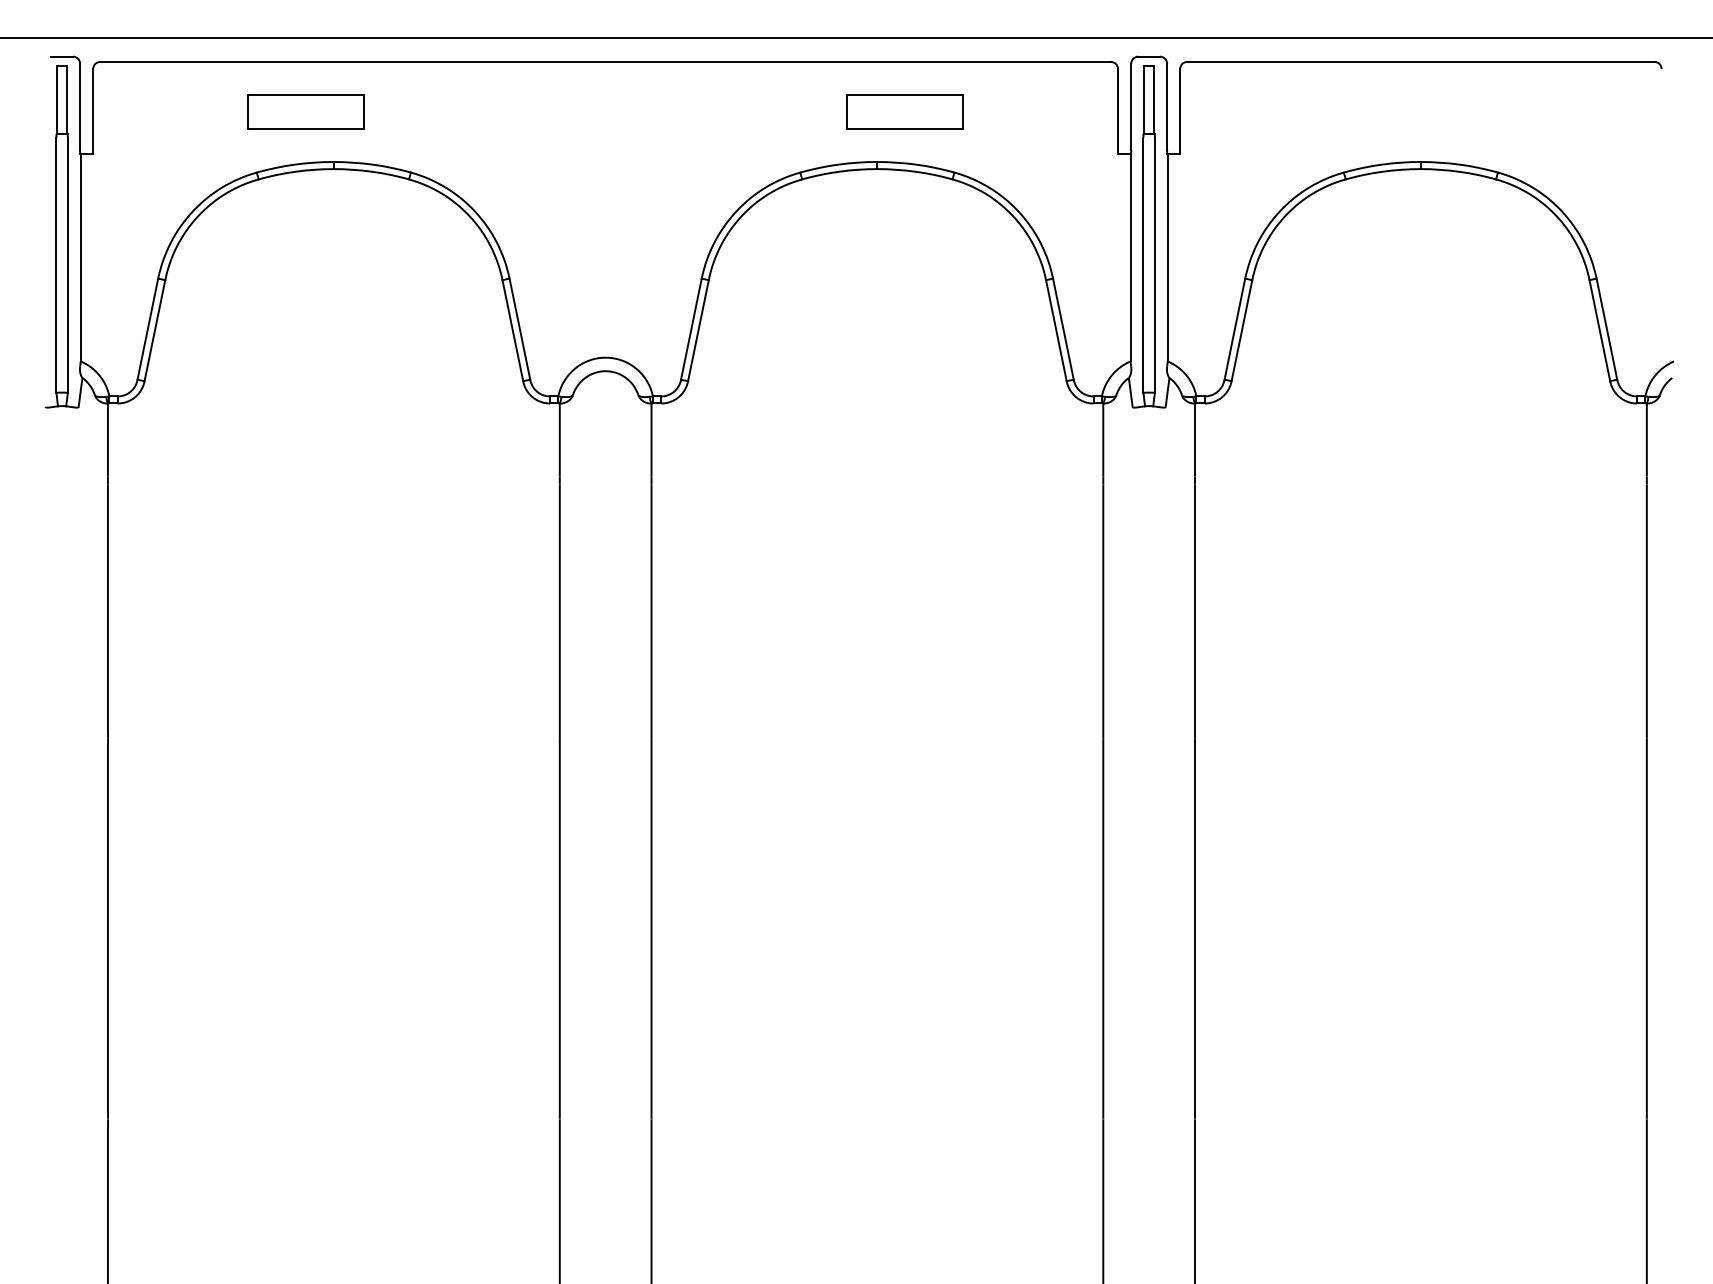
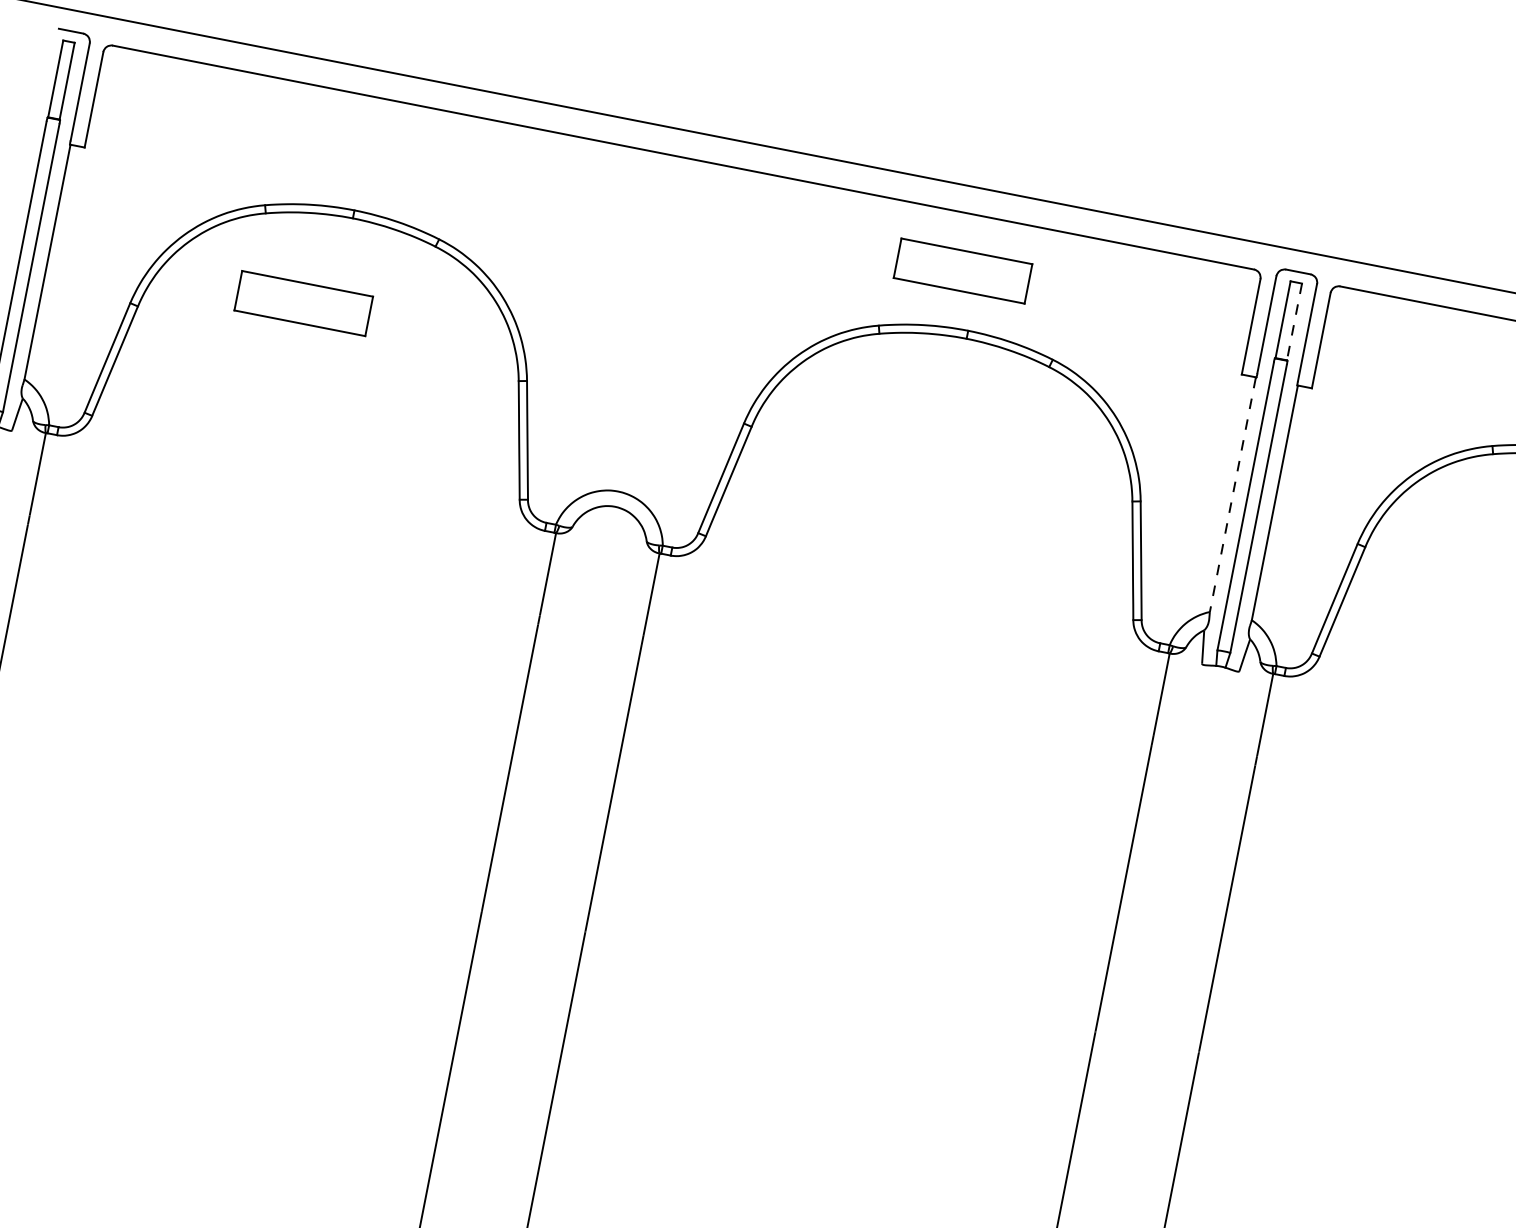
line: (1154, 99) -> (1294, 321), solid -> dashed
part: (305, 111) -> (303, 302), moved
part: (904, 111) -> (962, 270), moved
line: (1130, 257) -> (1232, 494), solid -> dashed

